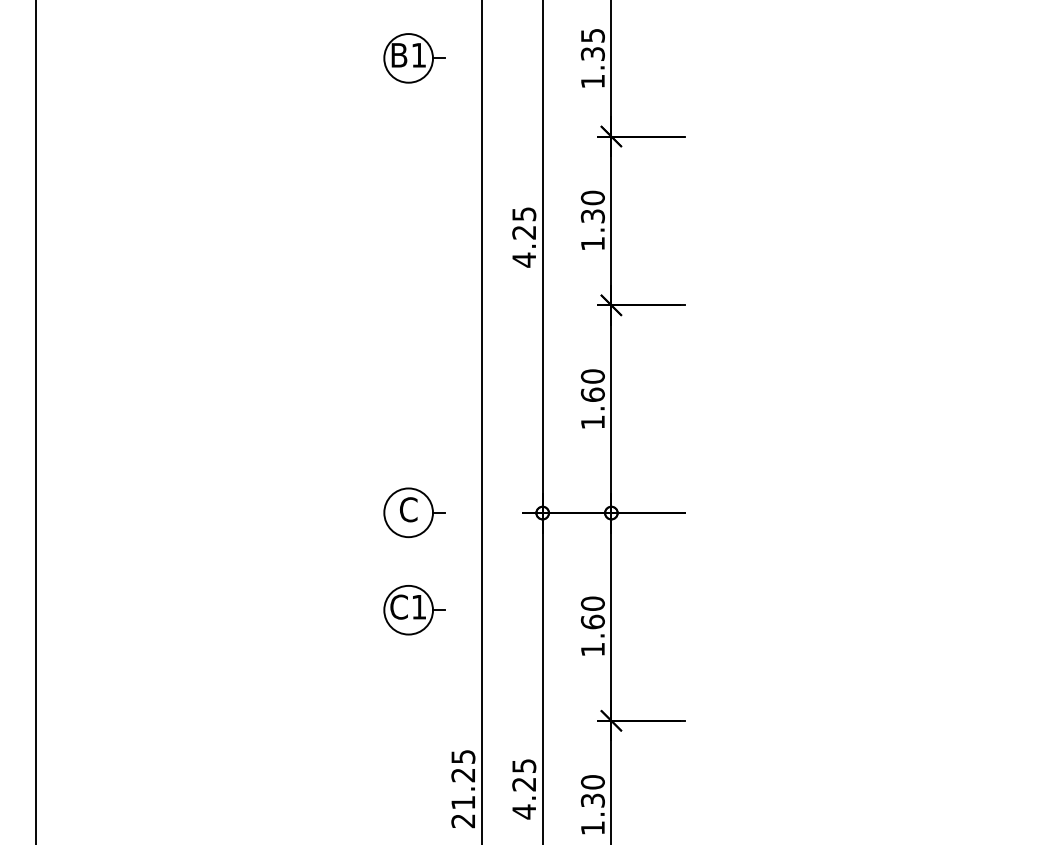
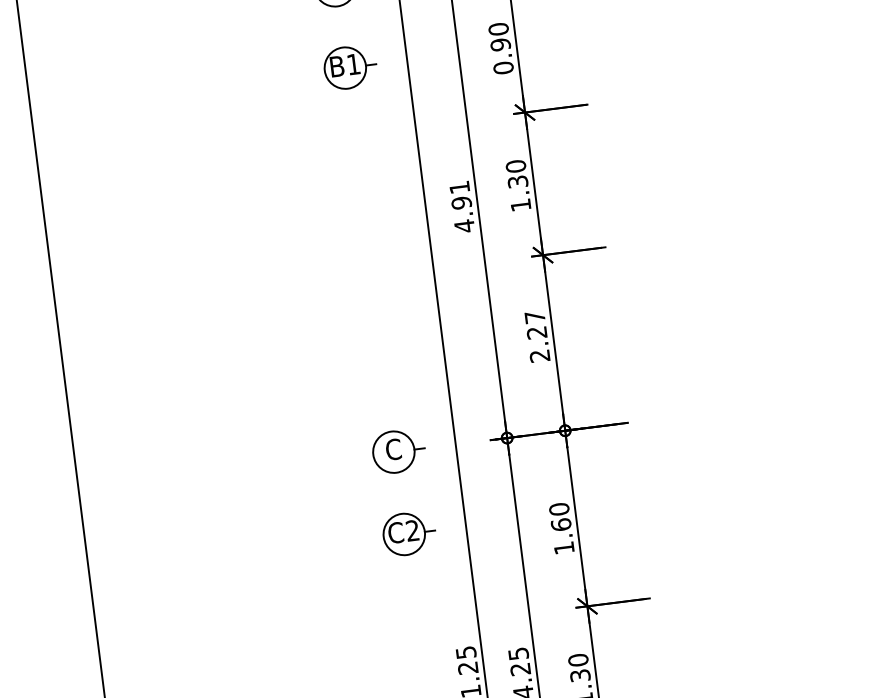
text: (592, 58) -> (500, 48), 1.35 -> 0.90
text: (524, 223) -> (460, 195), 4.25 -> 4.91
text: (592, 399) -> (537, 336), 1.60 -> 2.27
text: (418, 606) -> (412, 530), C1 -> C2

